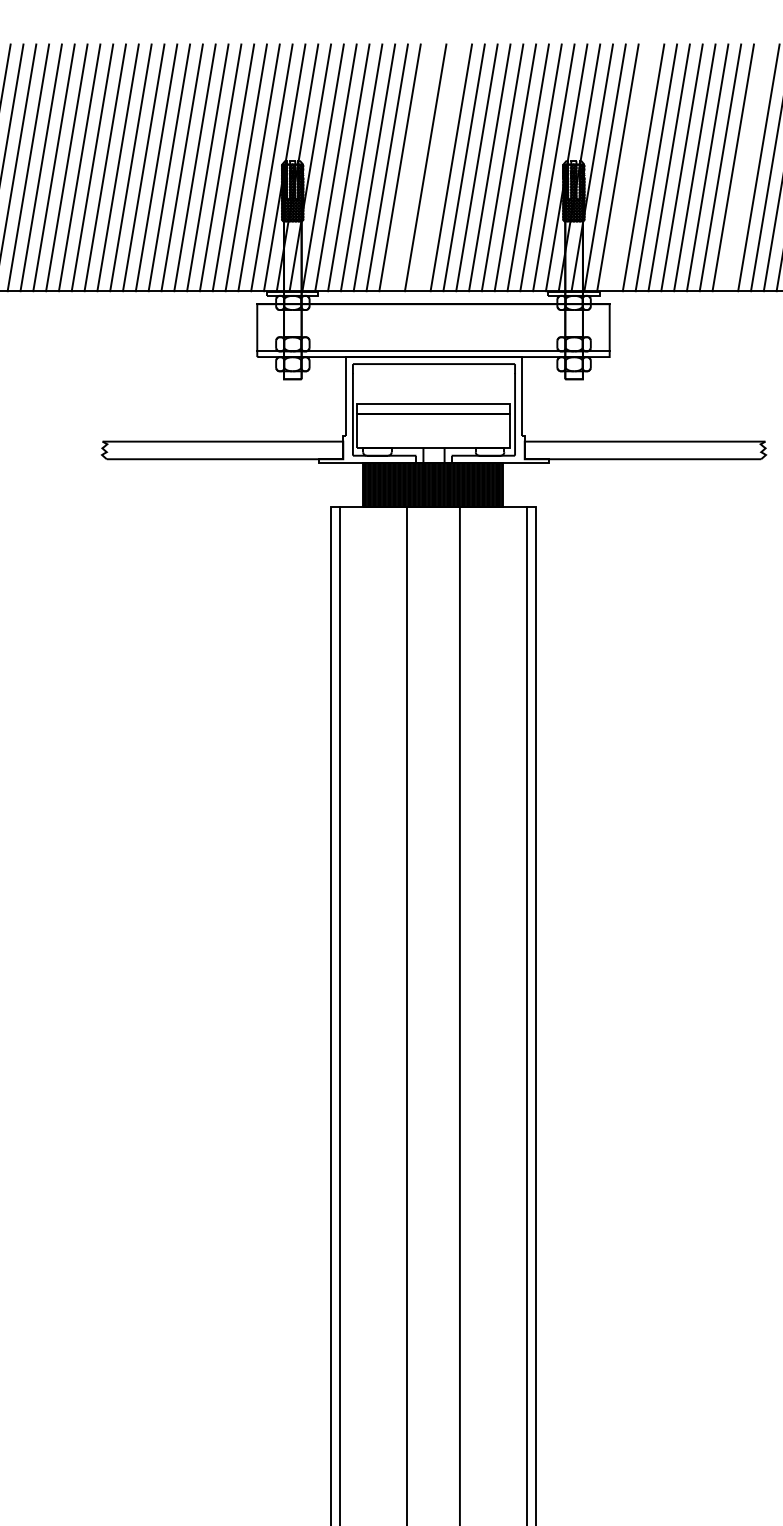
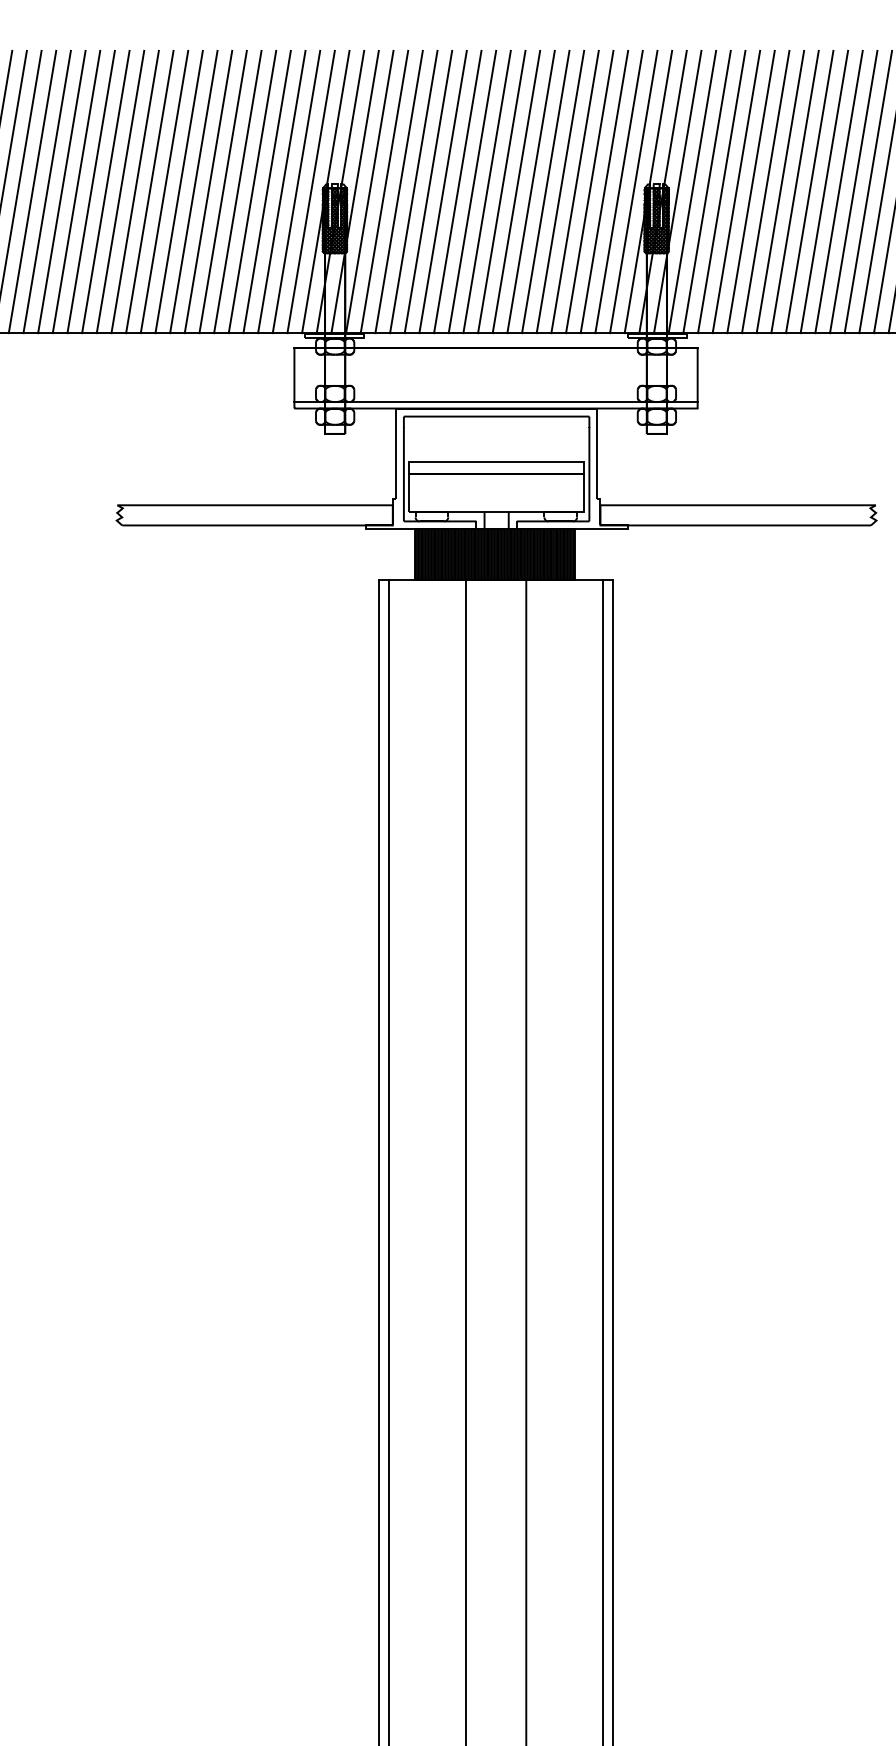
line: (412, 167) -> (472, 191), added
line: (438, 167) -> (501, 191), added
line: (630, 167) -> (721, 191), added
line: (745, 167) -> (853, 191), added

